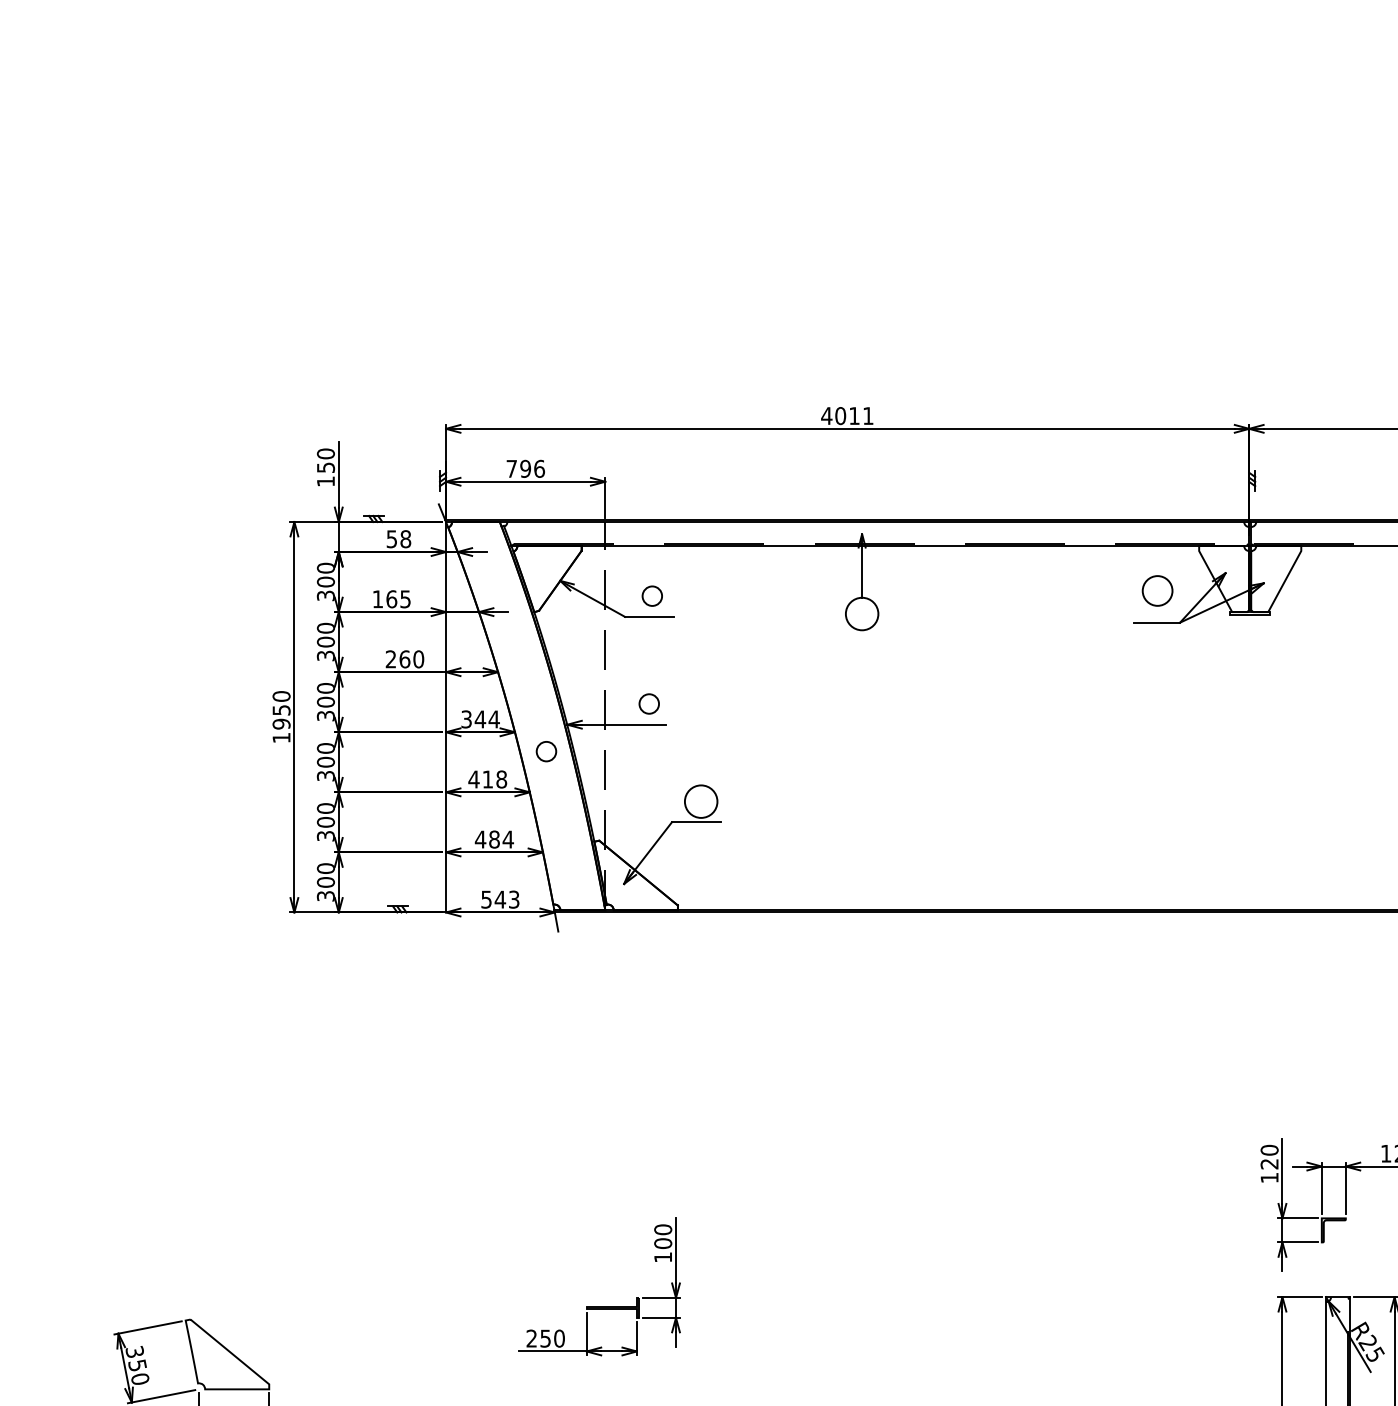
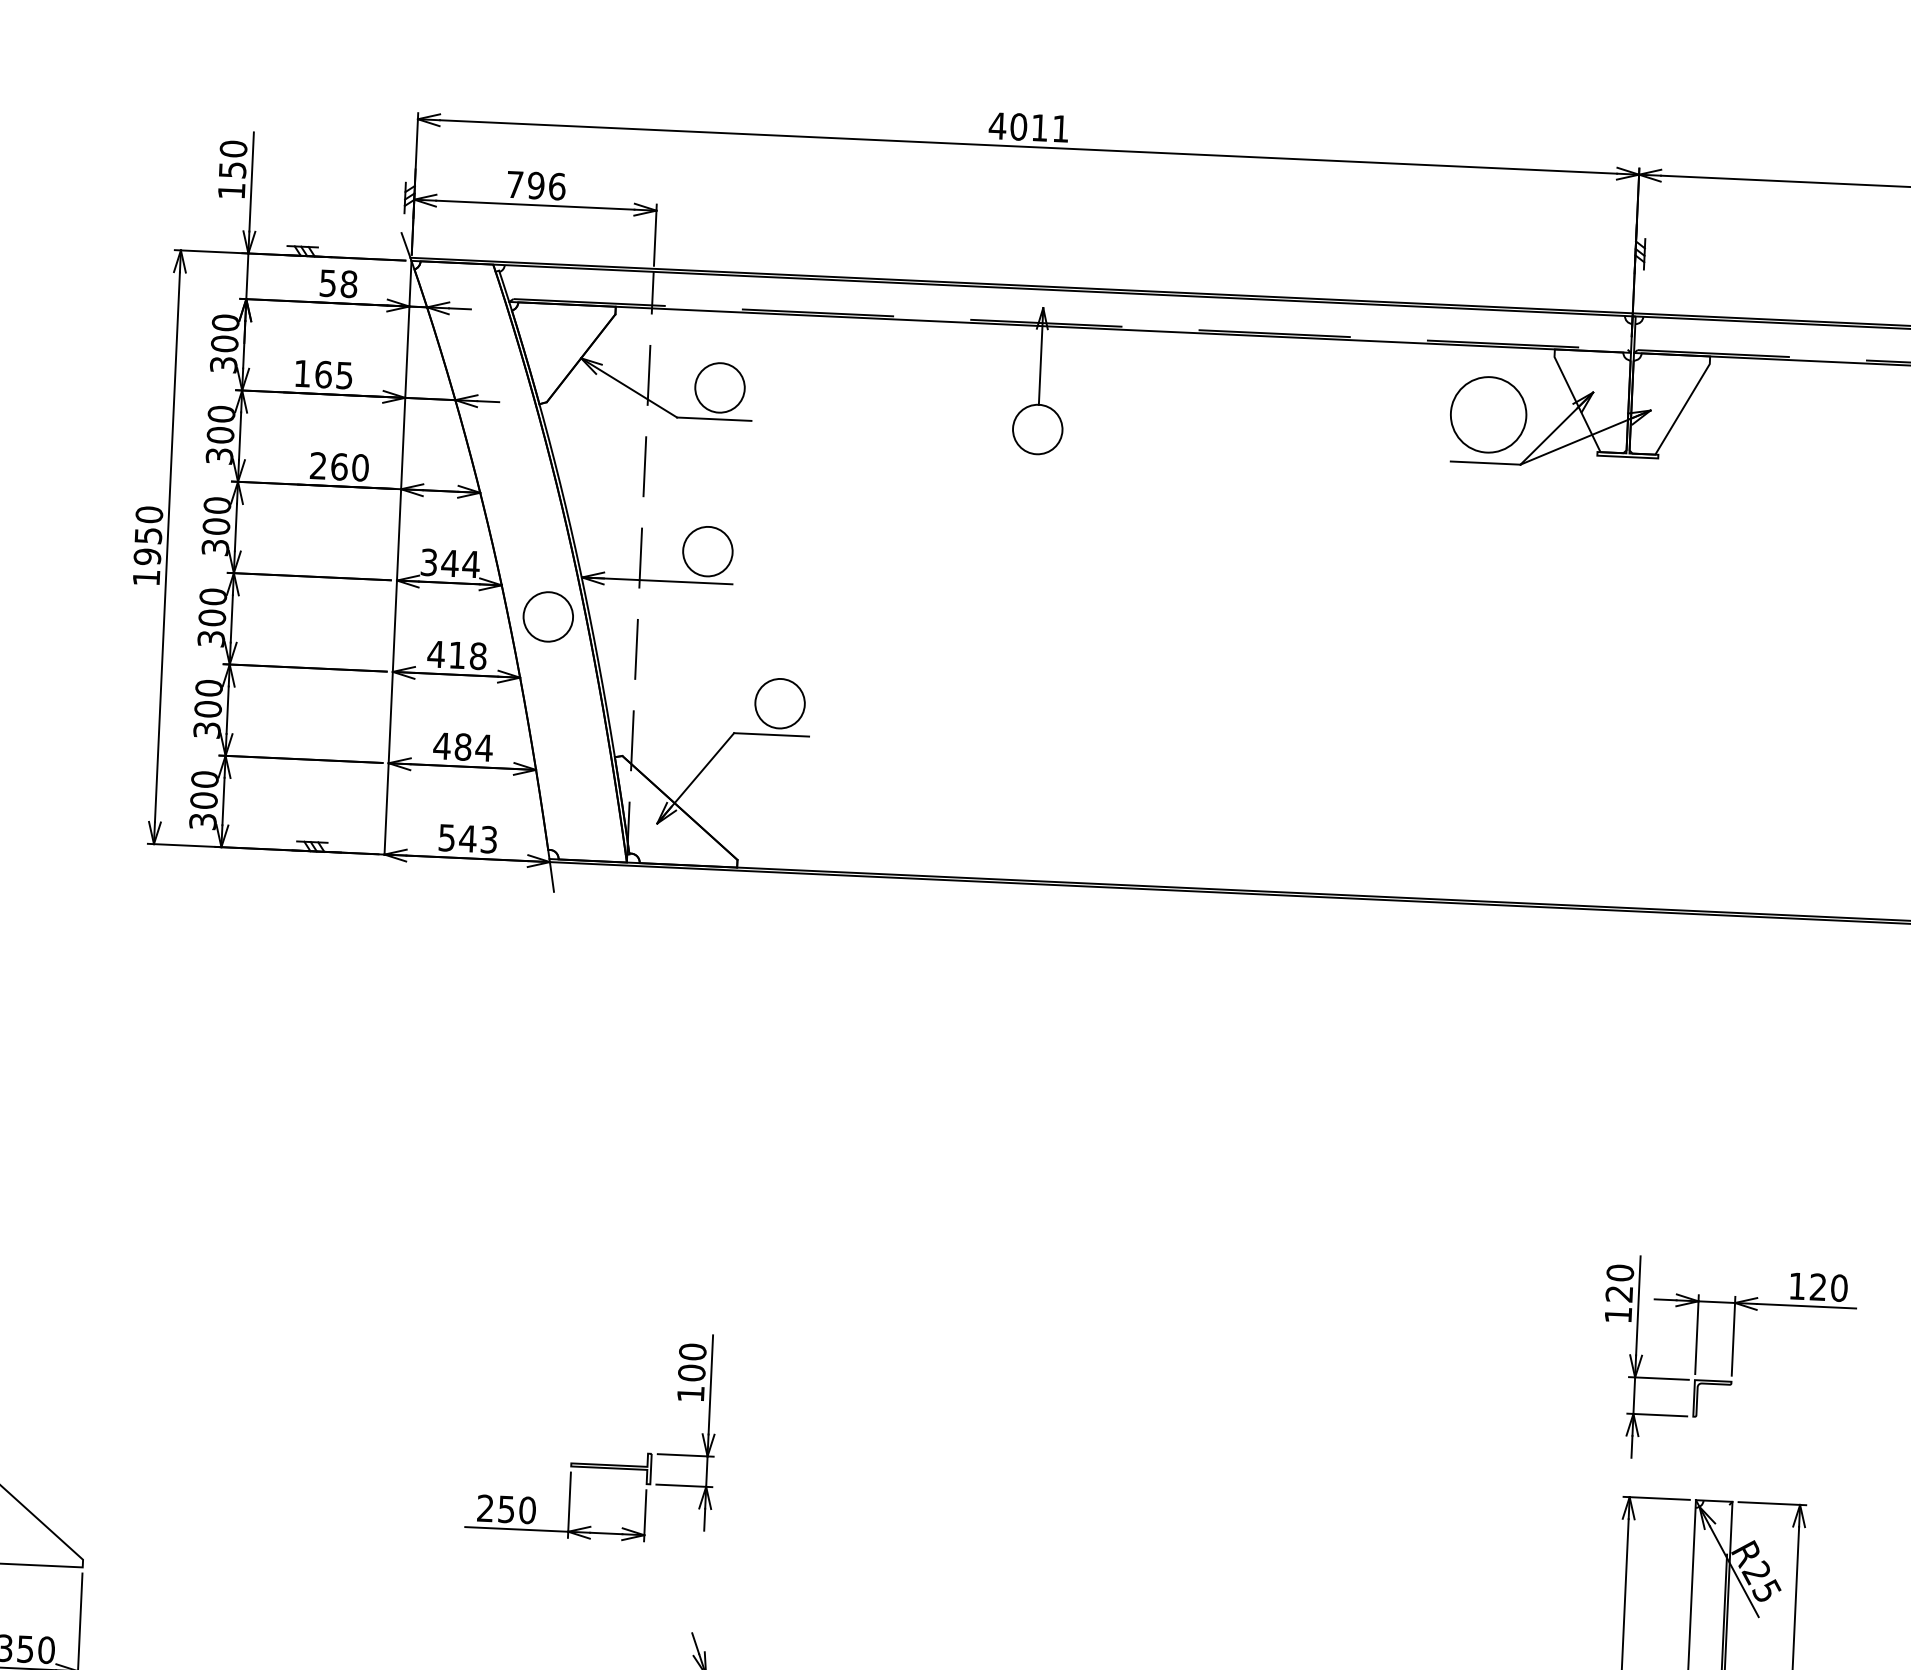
circle: (1157, 590) -> (1488, 414), size x1.67
circle: (652, 595) -> (720, 386), size x1.67
circle: (649, 703) -> (708, 550), size x1.67
circle: (546, 751) -> (548, 616), size x1.67

